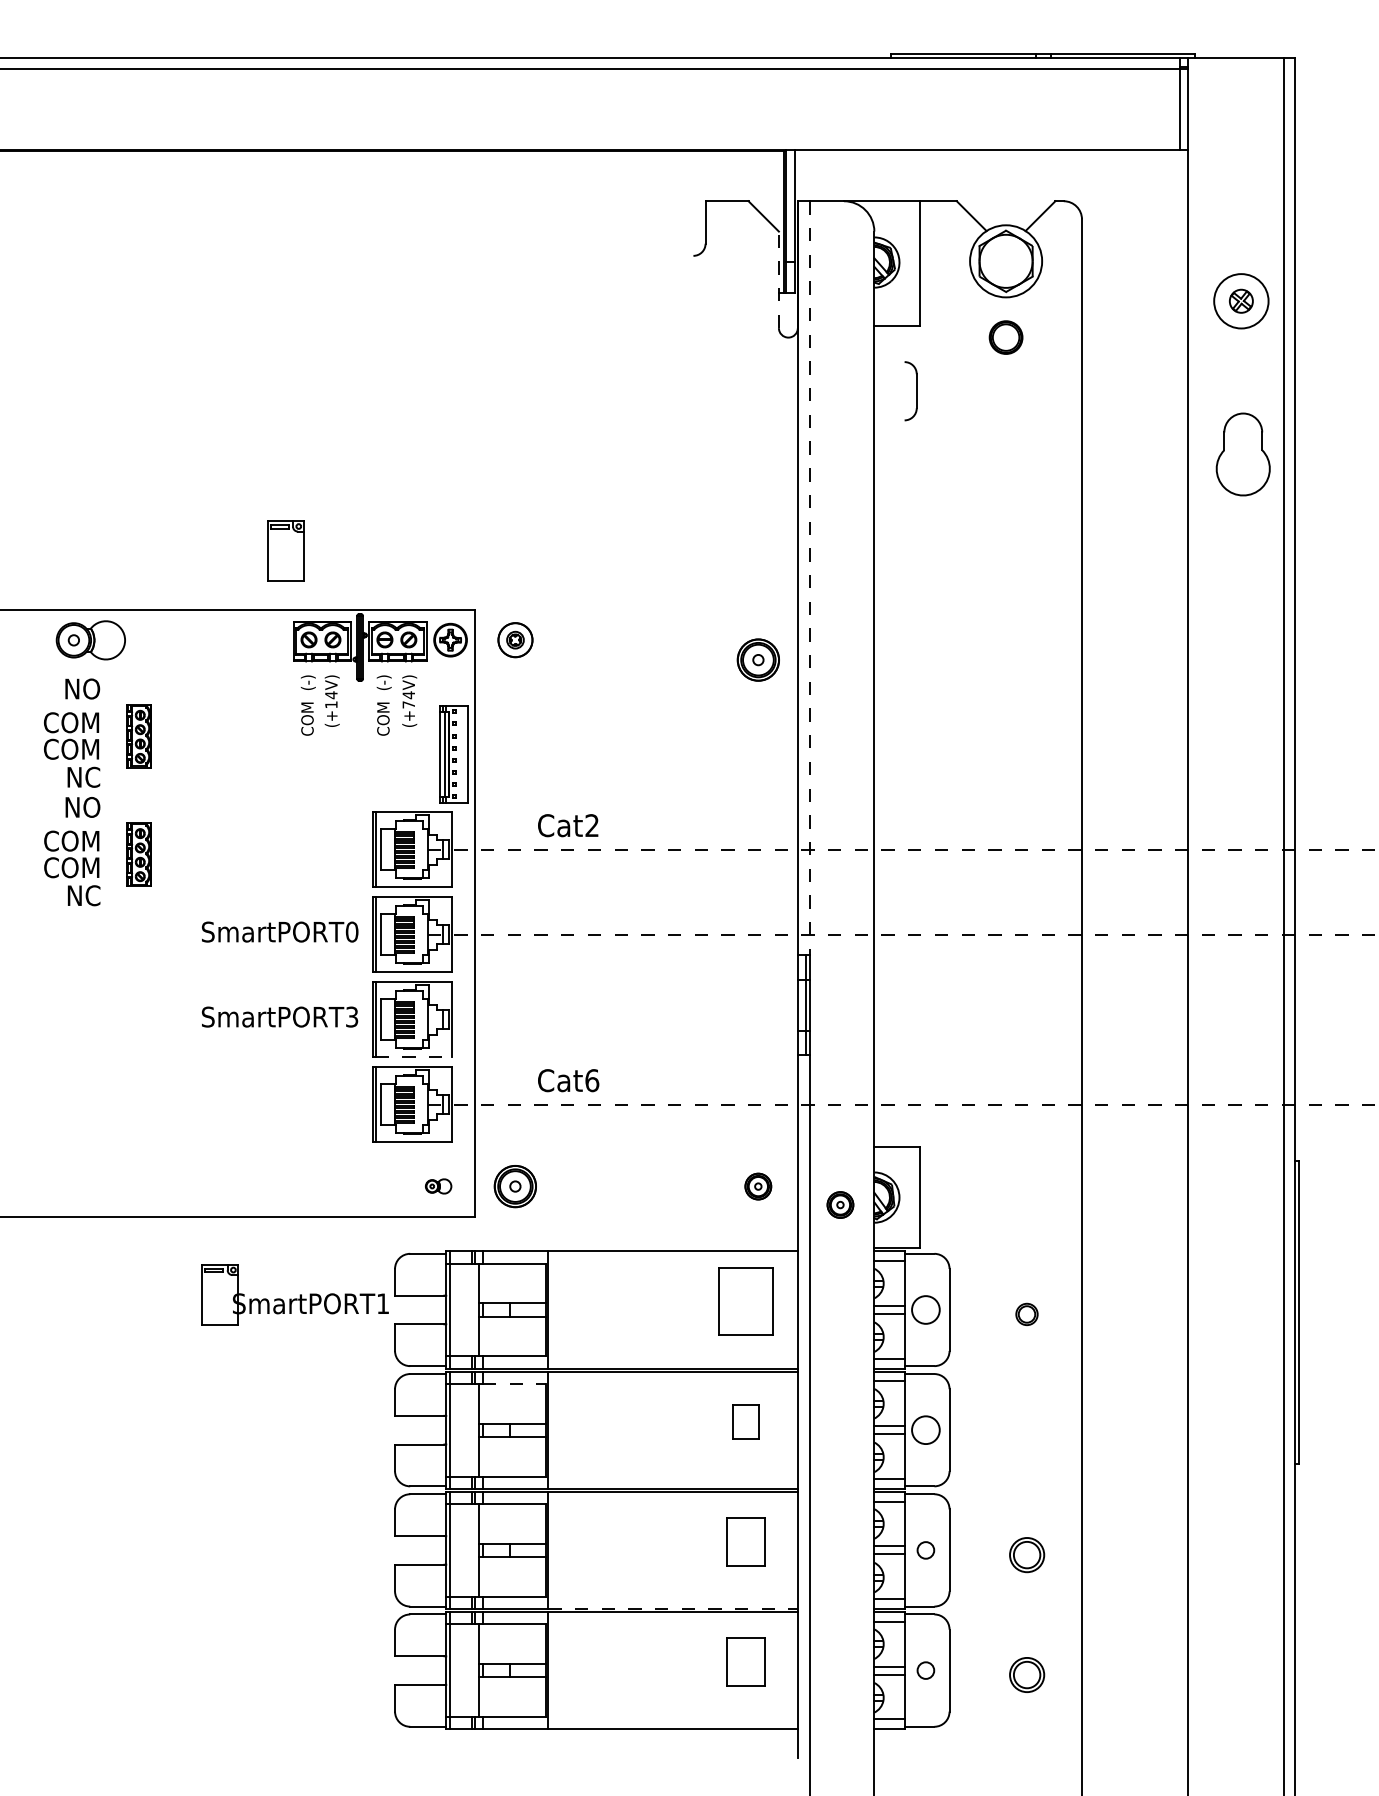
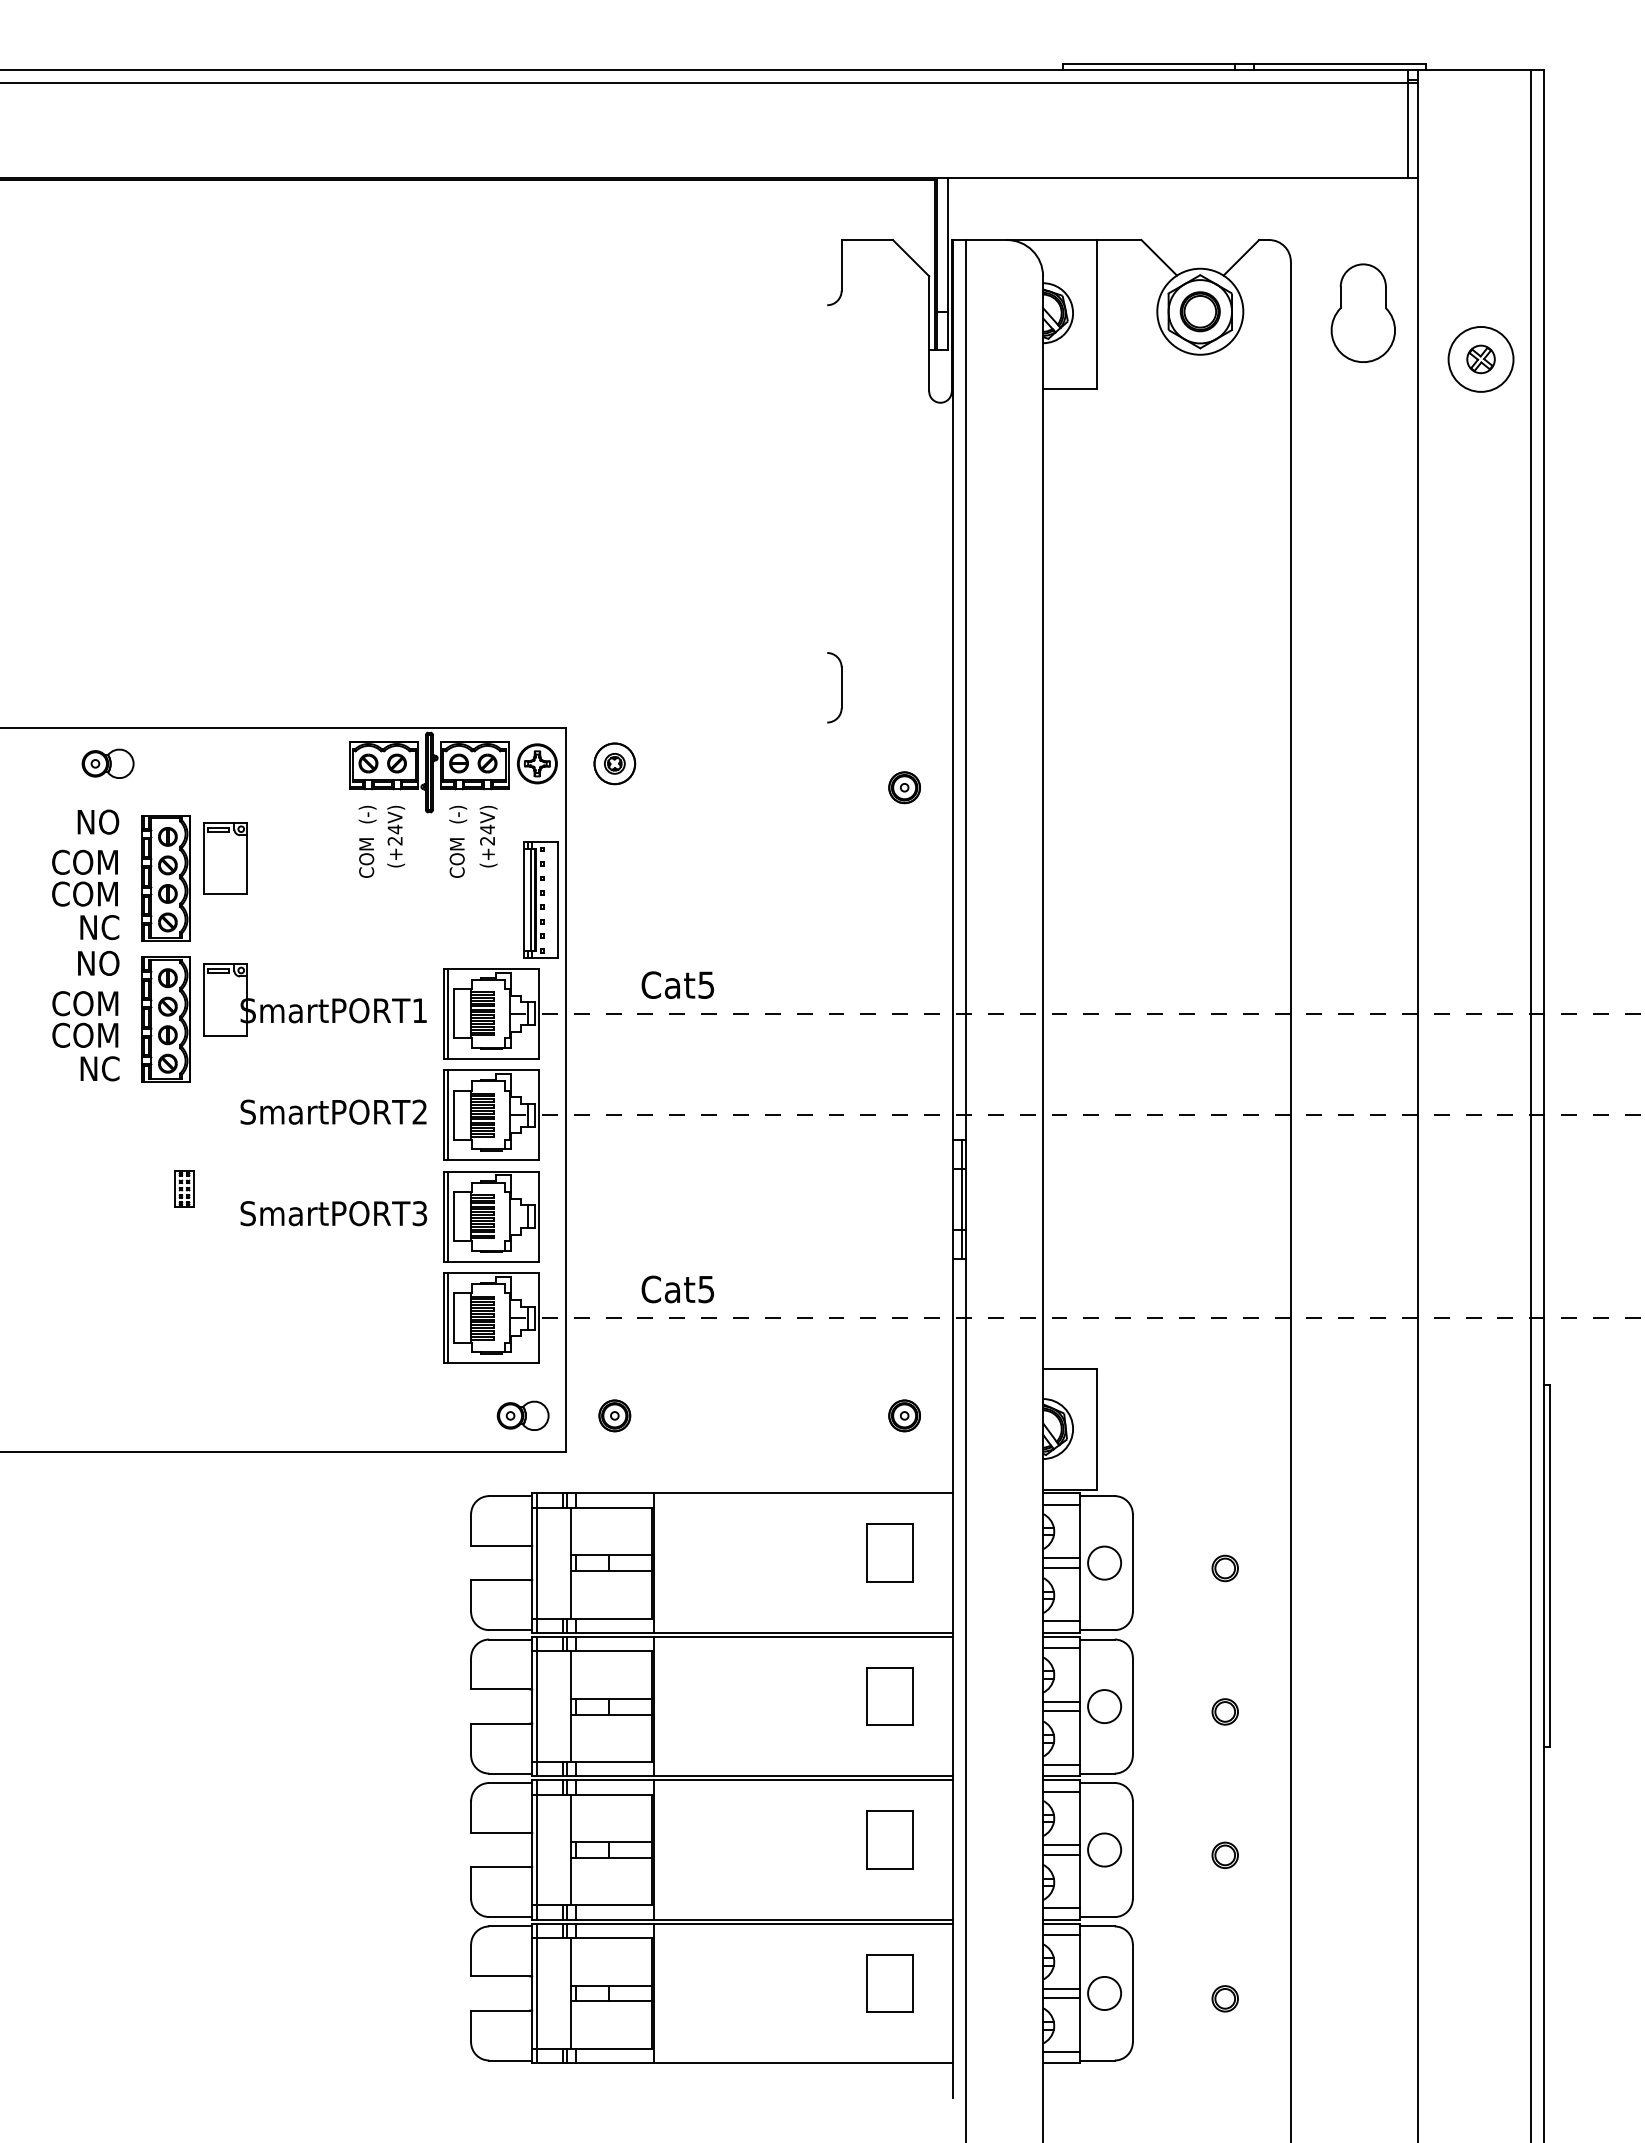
line: (779, 279) -> (929, 333), dashed -> solid
part: (1005, 337) -> (1199, 311), moved
part: (916, 391) -> (841, 687), moved
part: (1242, 453) -> (1362, 312), moved
part: (285, 551) -> (225, 858), moved
line: (810, 577) -> (966, 689), dashed -> solid
part: (90, 639) -> (107, 763), size x0.62
part: (758, 660) -> (904, 787), size x0.62
text: (408, 704) -> (487, 840), (+74V) -> (+24V)
text: (330, 705) -> (394, 841), (+14V) -> (+24V)
part: (138, 736) -> (165, 878), size x1.67
text: (592, 825) -> (706, 984), Cat2 -> Cat5
part: (138, 854) -> (165, 1019), size x1.67
text: (351, 931) -> (419, 1111), SmartPORT0 -> SmartPORT2
part: (154, 996) -> (184, 1188), added
line: (413, 1057) -> (493, 1261), dashed -> solid
text: (592, 1080) -> (706, 1289), Cat6 -> Cat5
part: (438, 1186) -> (522, 1415), size x1.67
part: (515, 1186) -> (614, 1415), size x0.62
part: (840, 1204) -> (1002, 1437), removed
part: (294, 1294) -> (314, 999), moved
part: (745, 1301) -> (889, 1552), size x0.71
line: (514, 1384) -> (613, 1651), dashed -> solid
part: (745, 1421) -> (889, 1696), size x1.43
part: (1026, 1434) -> (1224, 1711), added
circle: (925, 1549) -> (1104, 1849), size x1.67
part: (1026, 1554) -> (1224, 1854), size x0.62
line: (673, 1608) -> (803, 1919), dashed -> solid
circle: (925, 1670) -> (1104, 1993), size x1.67
part: (1026, 1674) -> (1224, 1998), size x0.62

